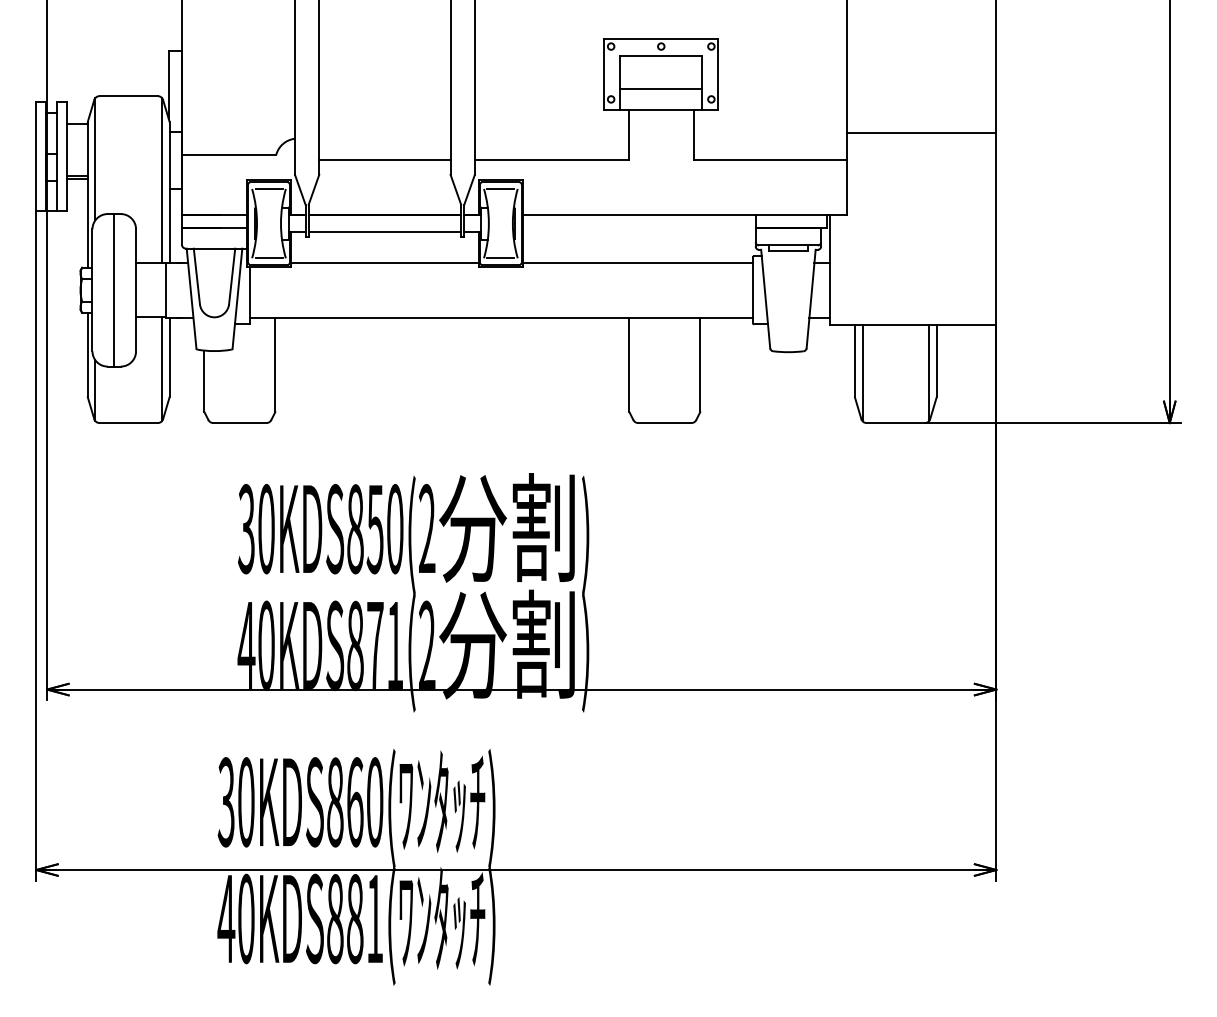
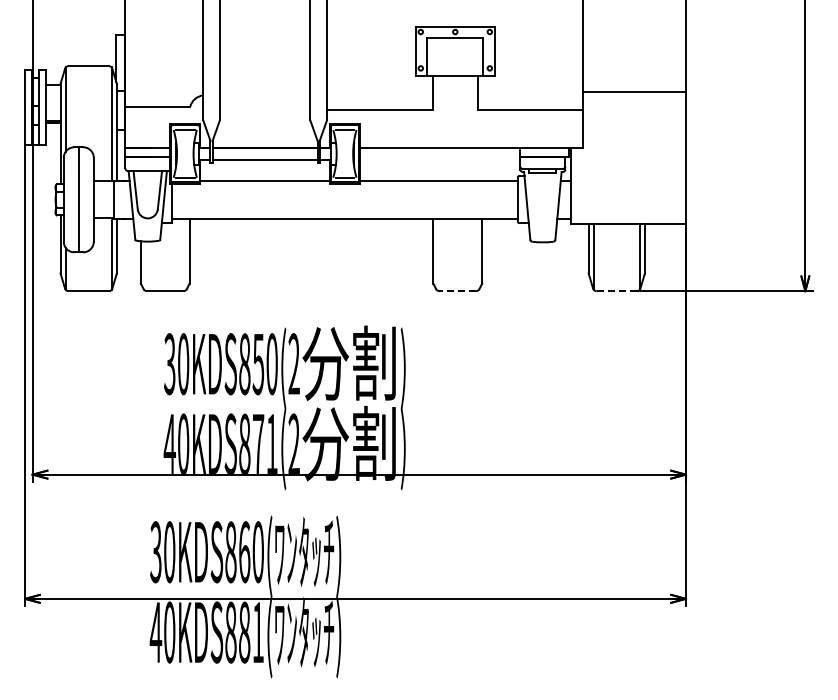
line: (661, 87) -> (455, 60), removed
line: (384, 160) -> (264, 110), removed
line: (664, 423) -> (457, 291), solid -> dashed
line: (895, 423) -> (616, 291), solid -> dashed

